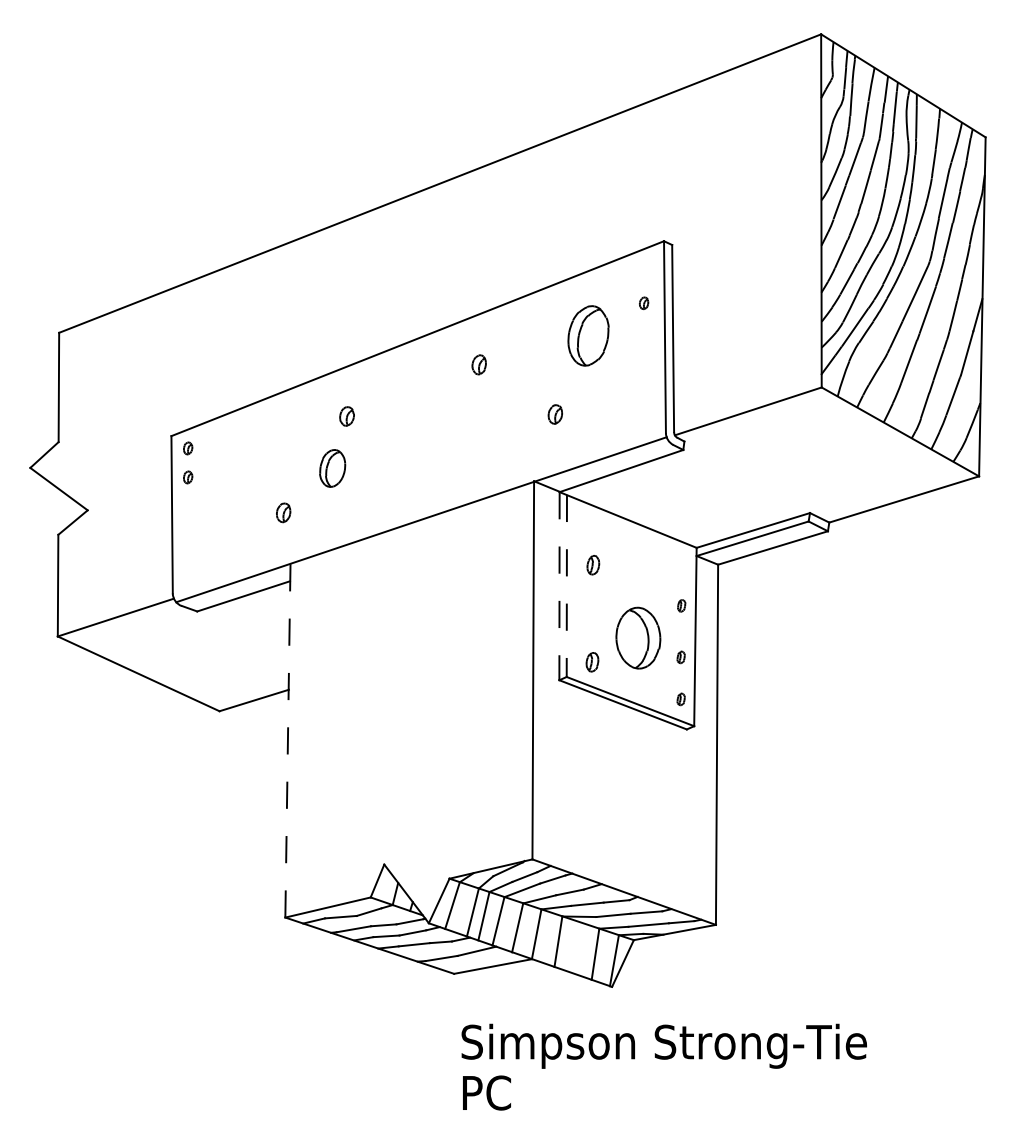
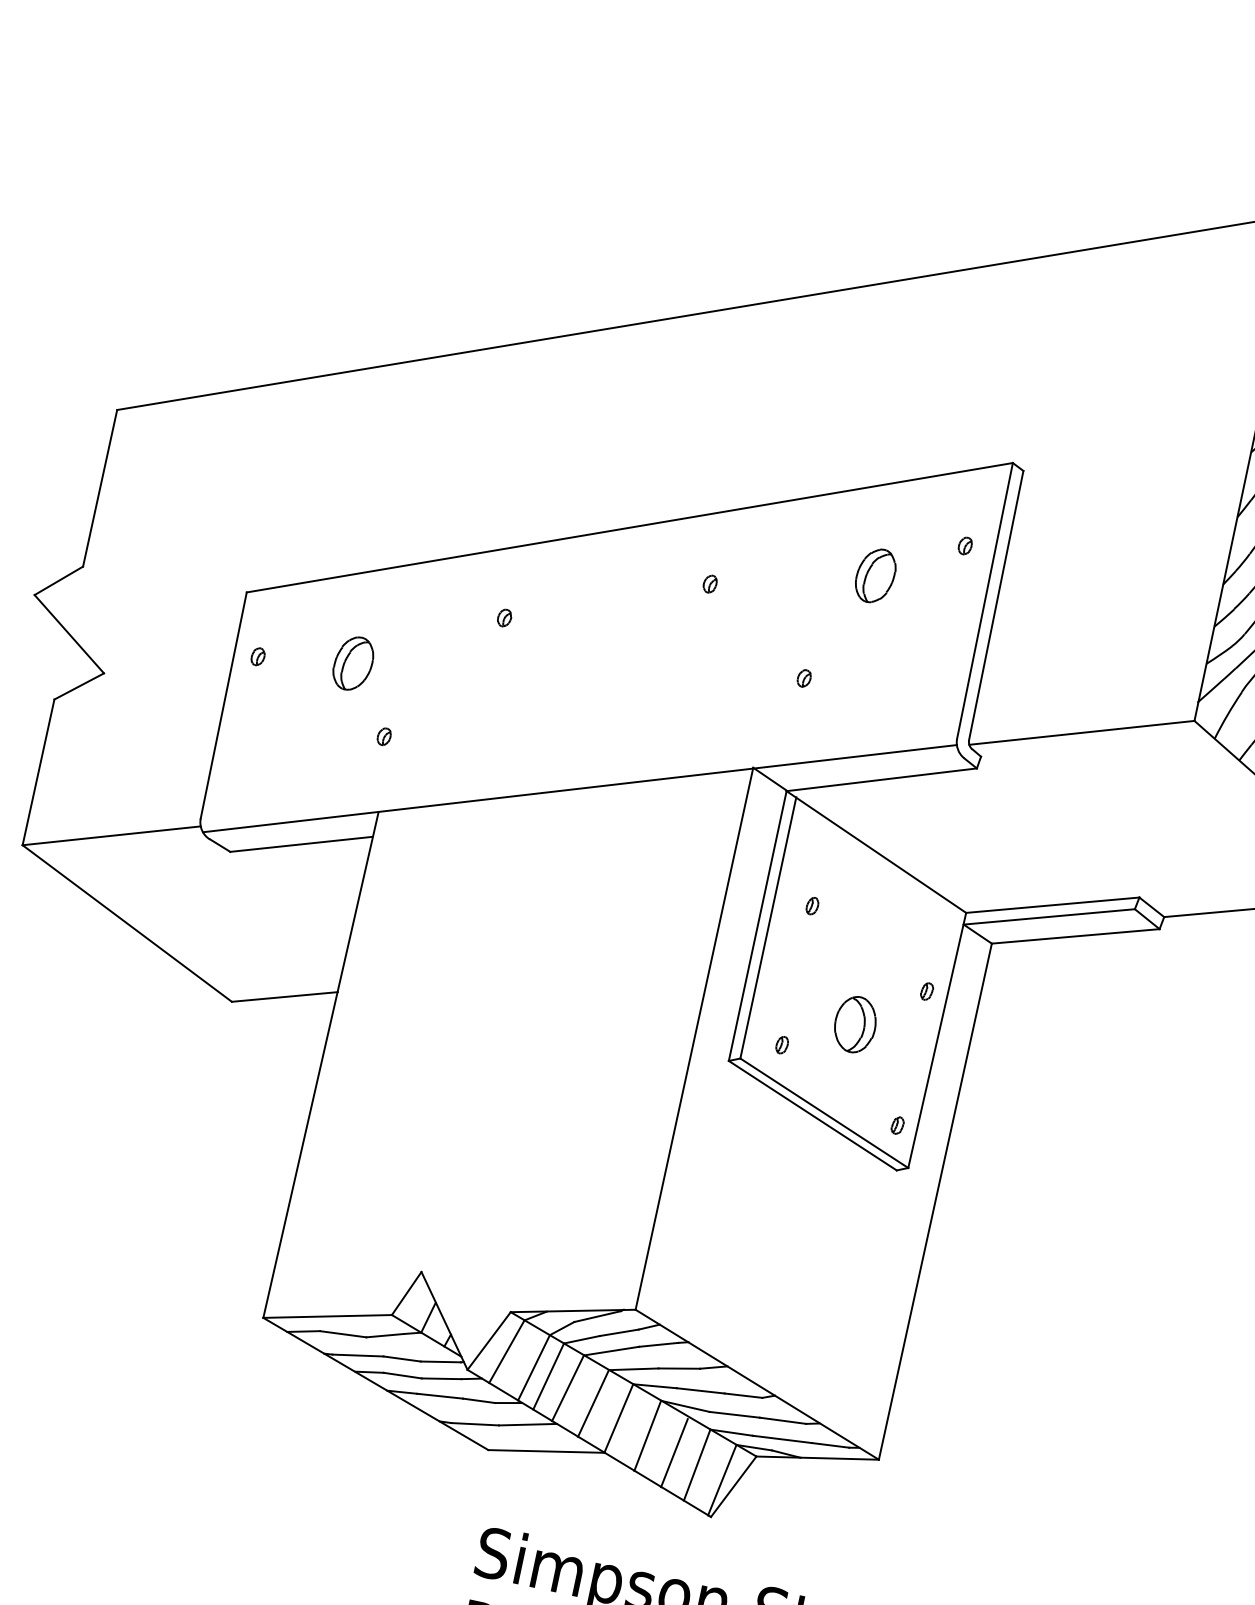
part: (588, 335) -> (875, 575), size x0.62
part: (479, 364) -> (710, 583), size x0.62
part: (555, 414) -> (804, 678), size x0.62
part: (346, 416) -> (503, 617), size x0.62
part: (188, 448) -> (267, 615), removed
part: (332, 468) -> (353, 663), moved
part: (283, 512) -> (384, 736), size x0.62
part: (592, 564) -> (811, 905), size x0.62
line: (559, 586) -> (757, 926), dashed -> solid
line: (566, 586) -> (767, 928), dashed -> solid
part: (638, 637) -> (855, 1023), size x0.62
part: (680, 657) -> (909, 1065), removed
part: (592, 661) -> (782, 1044), size x0.62
line: (287, 740) -> (320, 1064), dashed -> solid
line: (578, 949) -> (674, 1453), added

